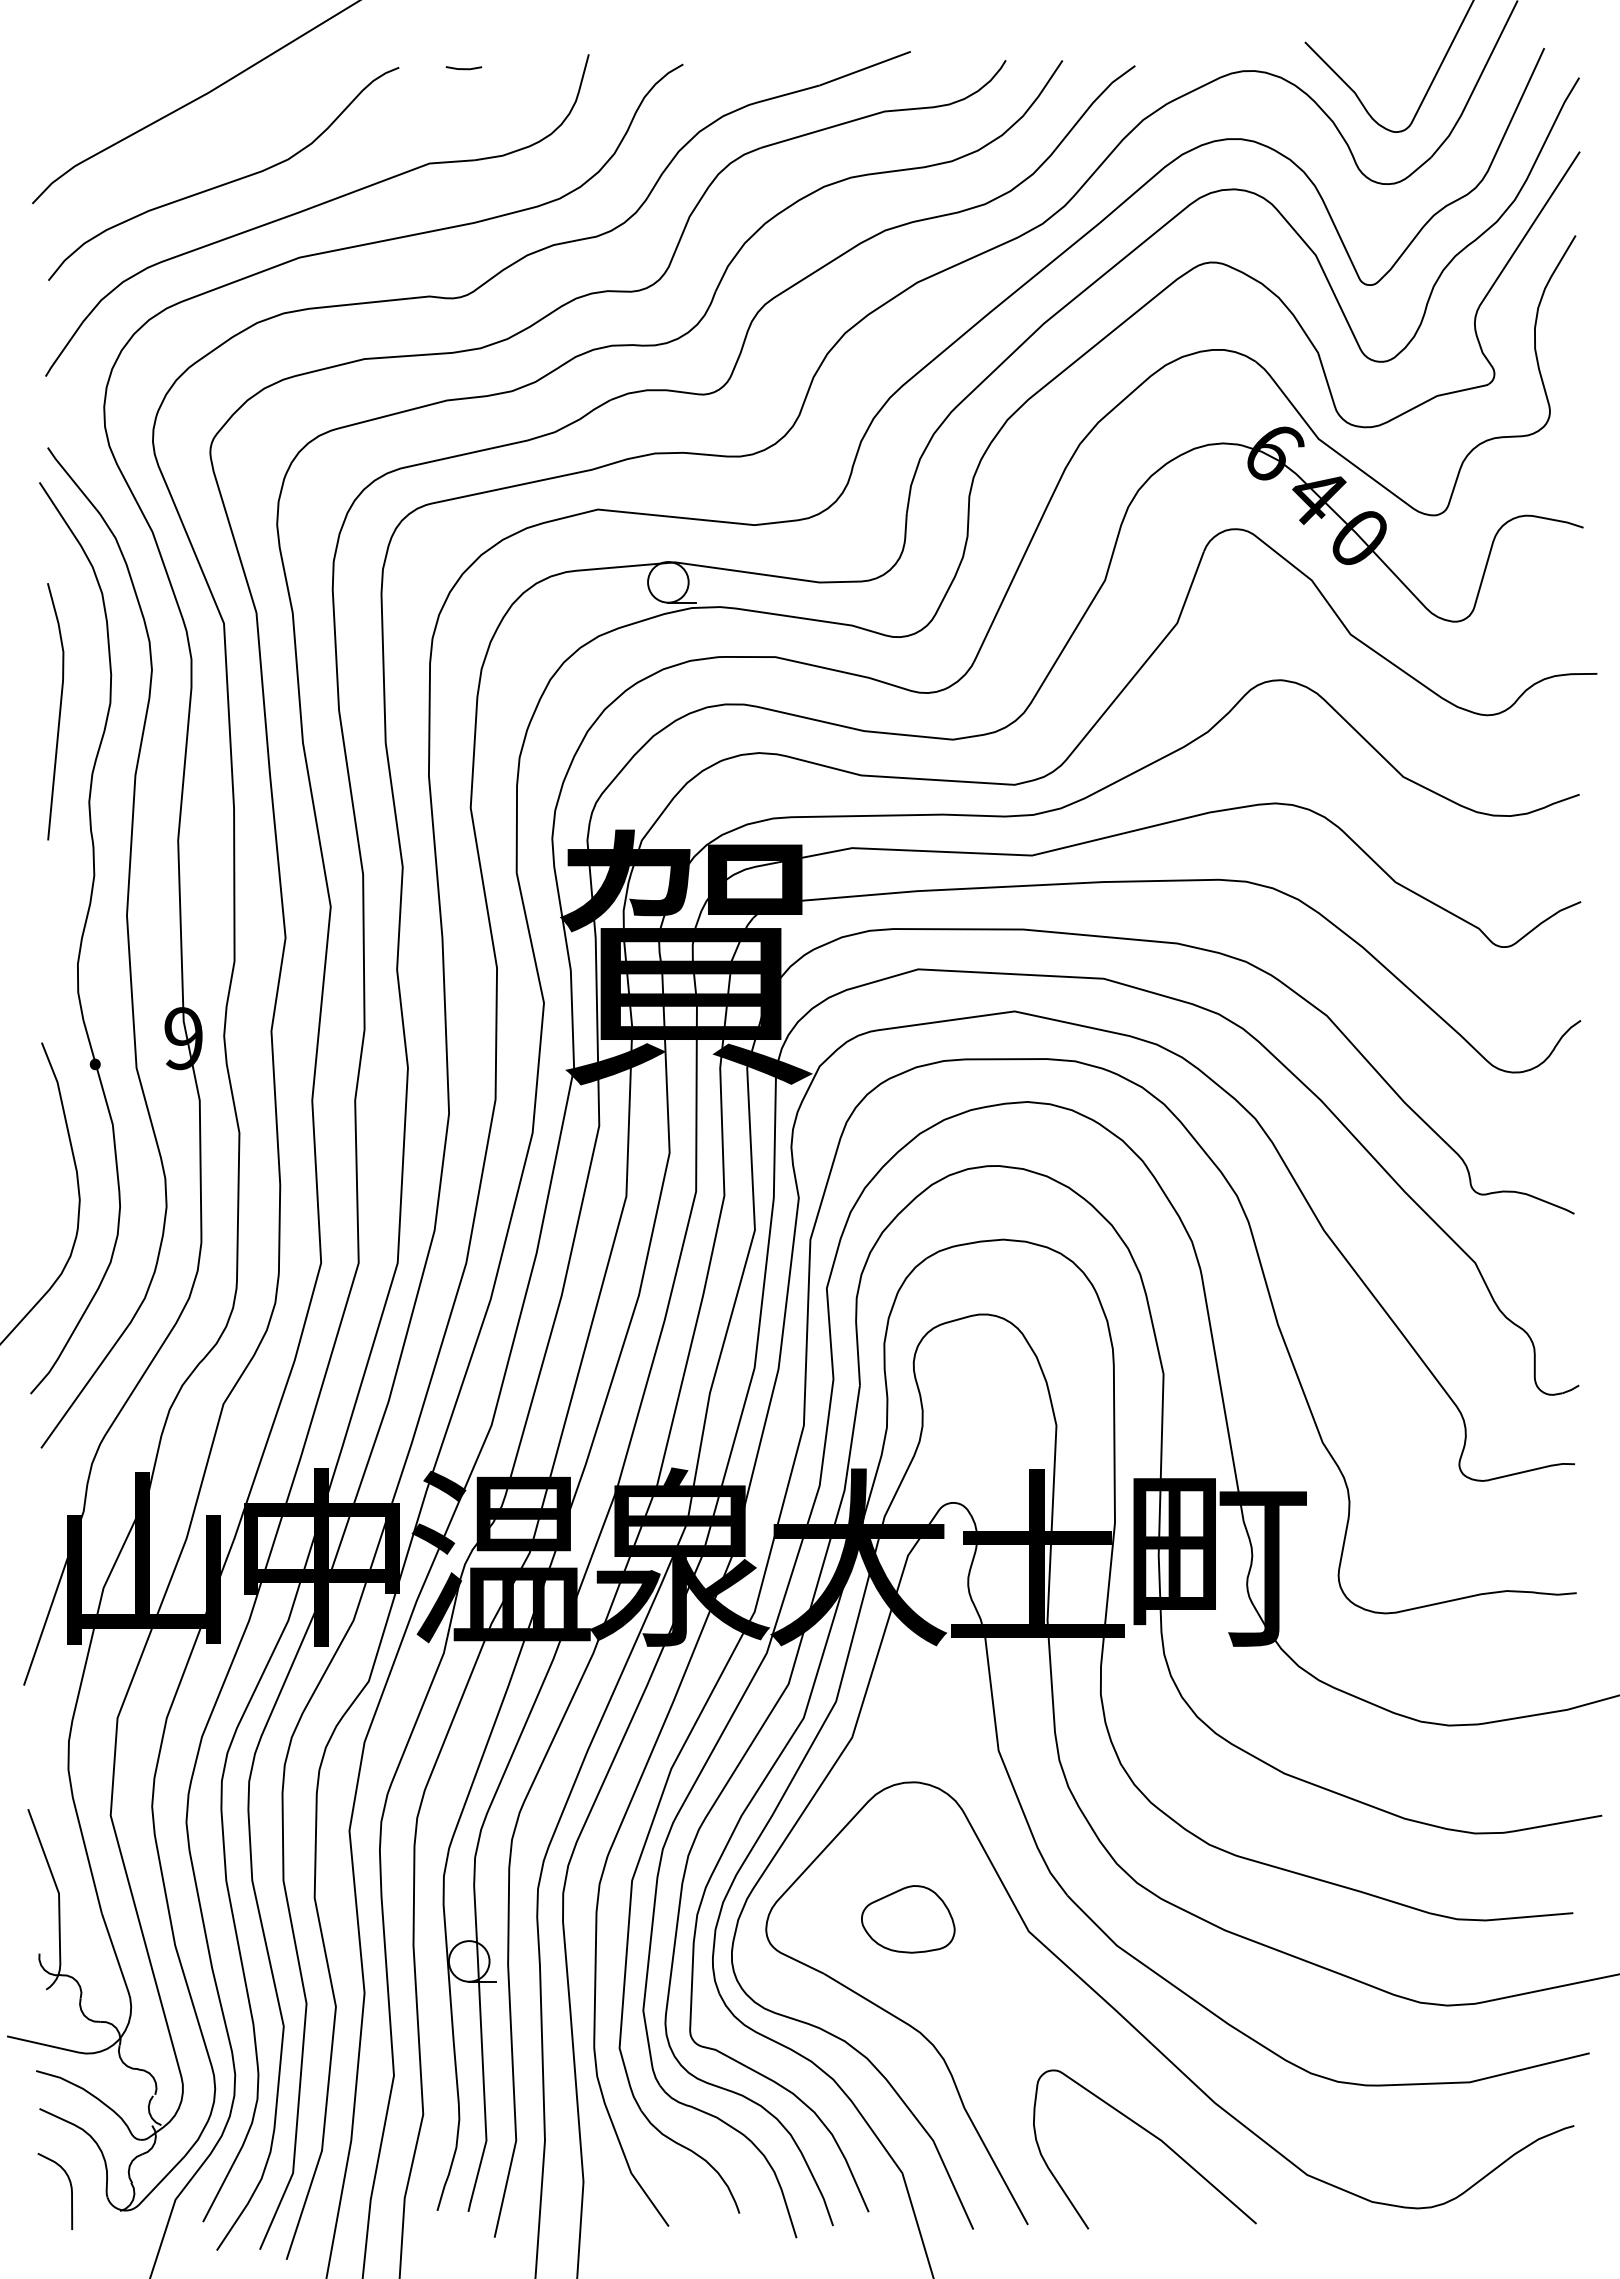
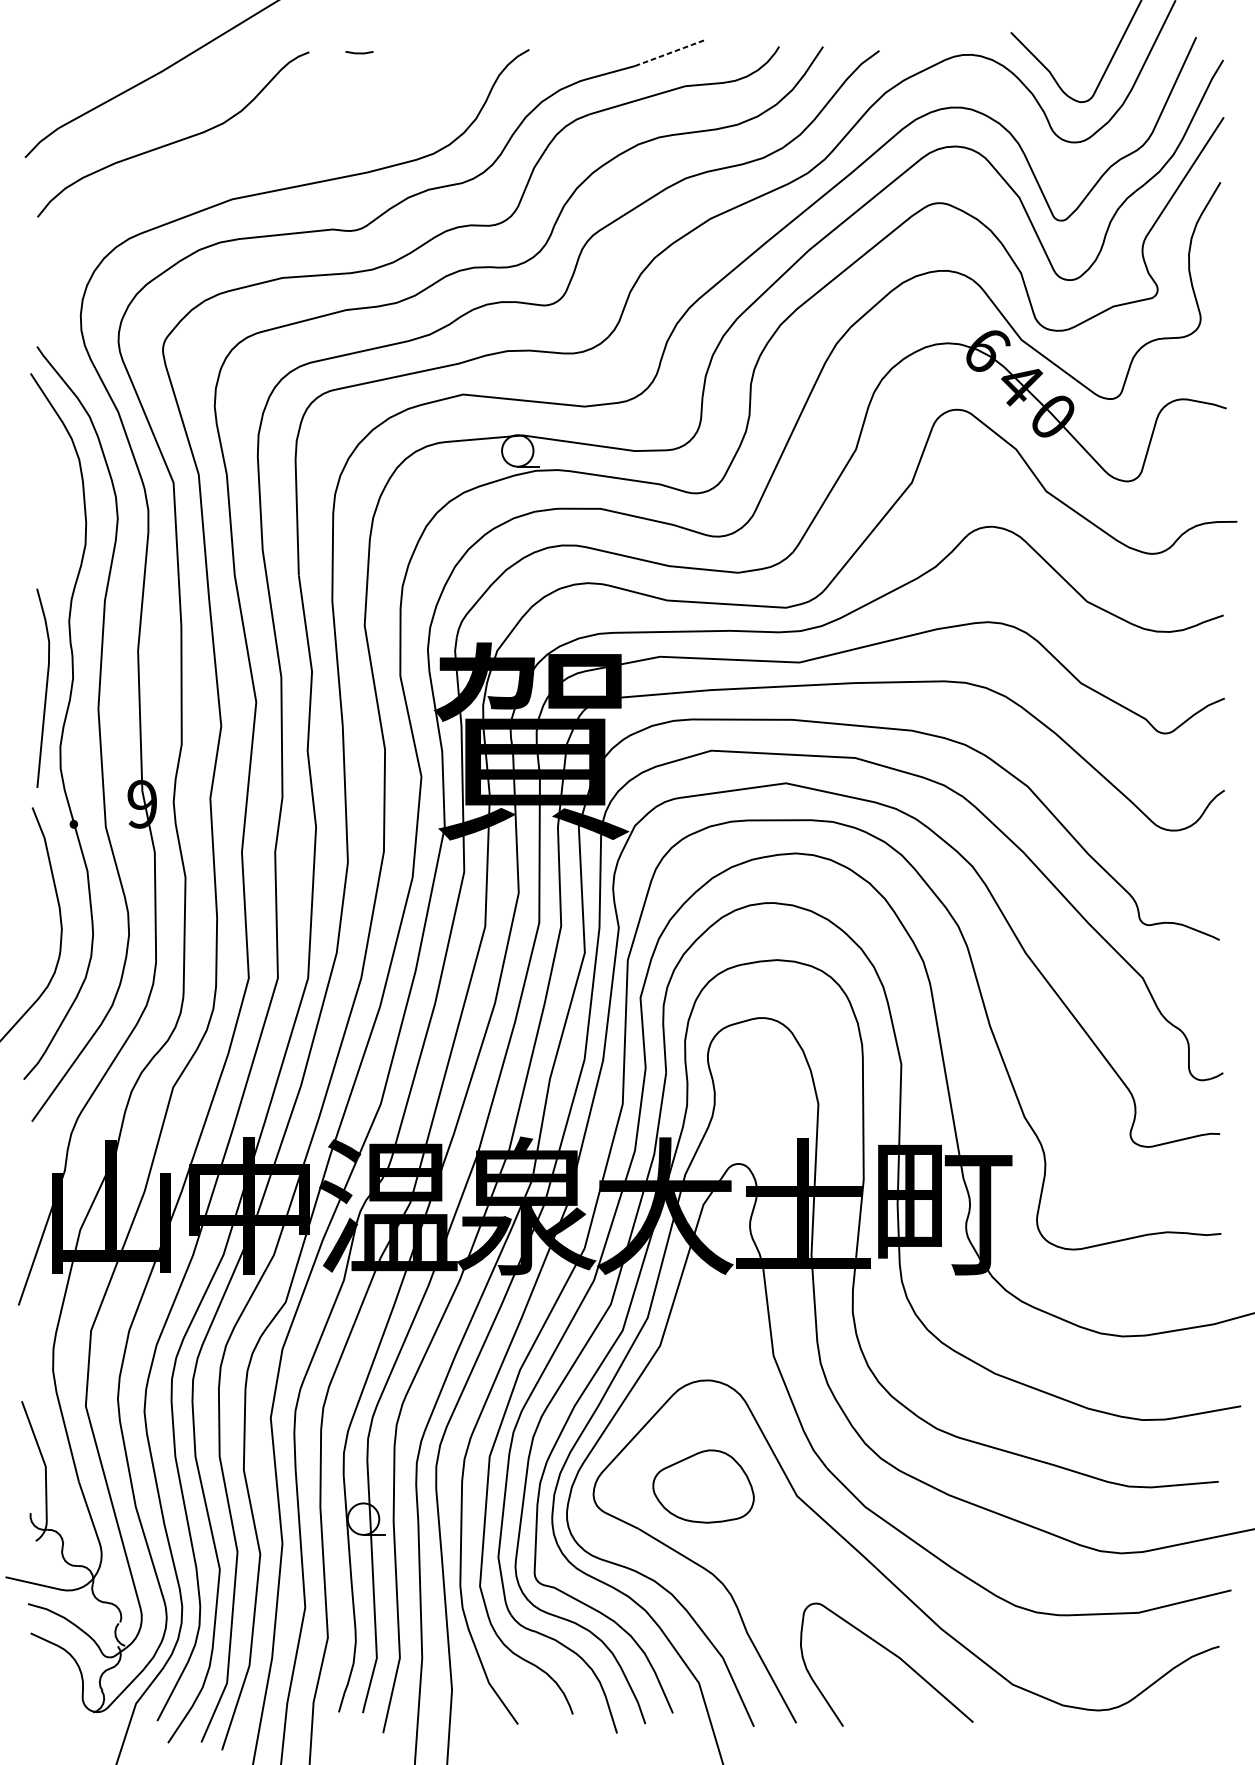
line: (865, 68) -> (670, 52), solid -> dashed
part: (315, 207) -> (244, 160), removed
line: (59, 711) -> (46, 688), moved
part: (908, 1919) -> (703, 1486), size x1.4
curve: (70, 2189) -> (54, 1695), removed

